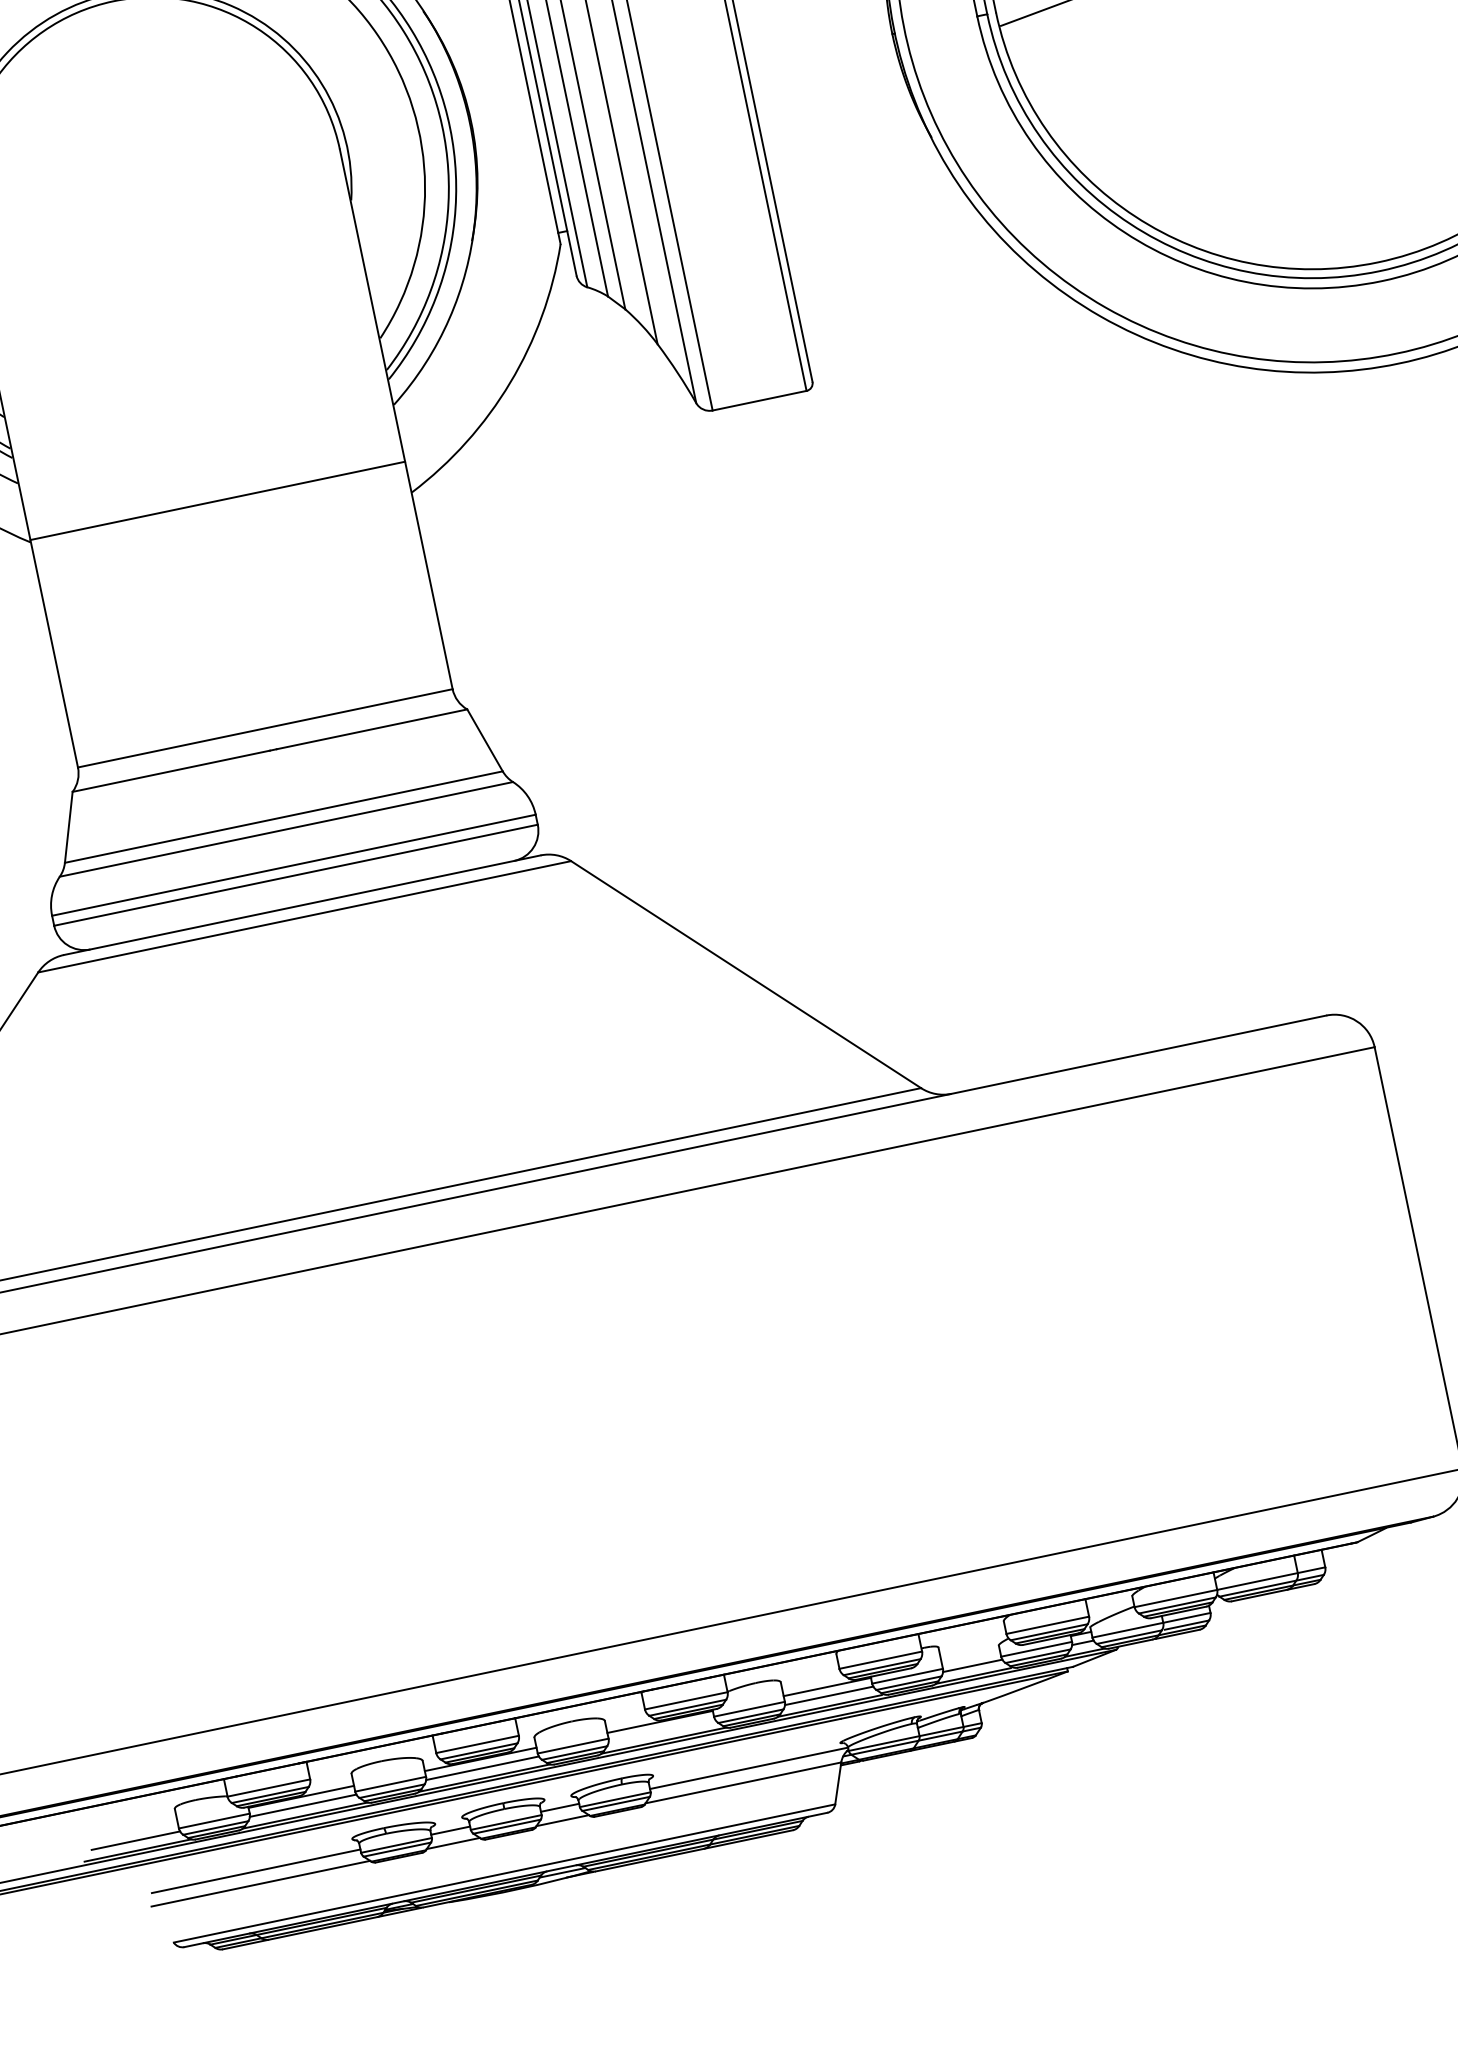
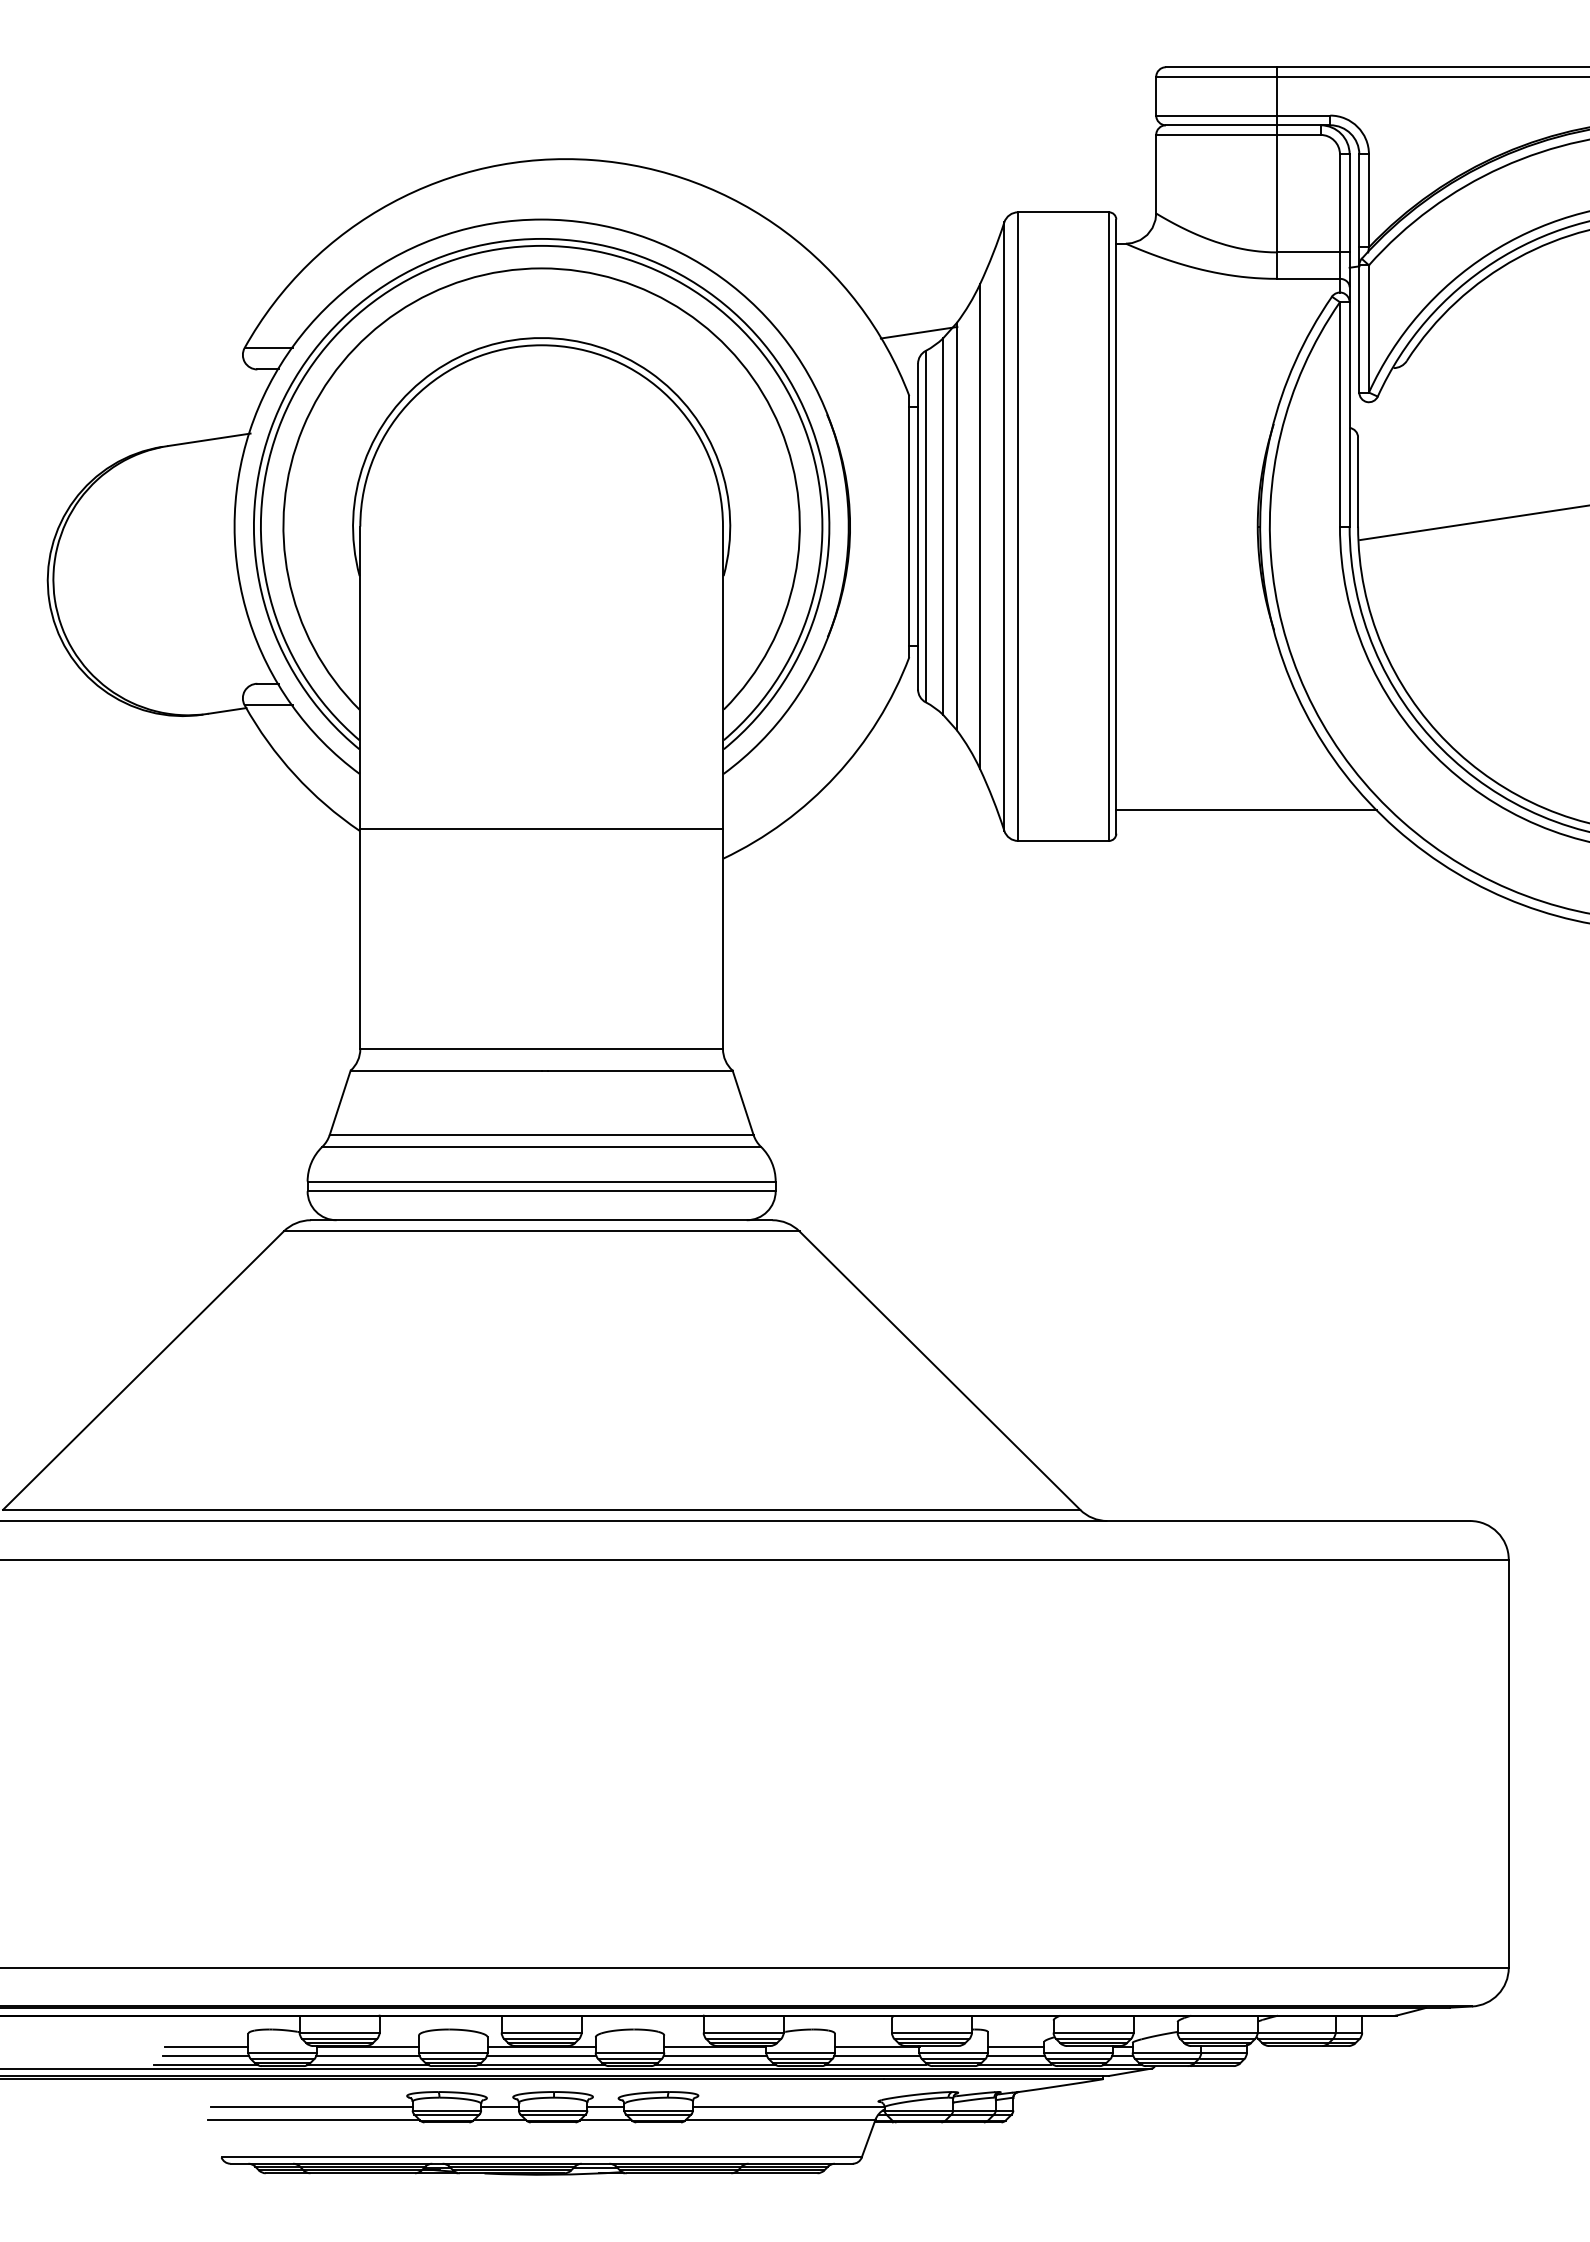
line: (941, 328) -> (1246, 809), added
line: (970, 1657) -> (1015, 2047), added
line: (662, 1730) -> (715, 2055), added
line: (134, 1832) -> (206, 2047), added

